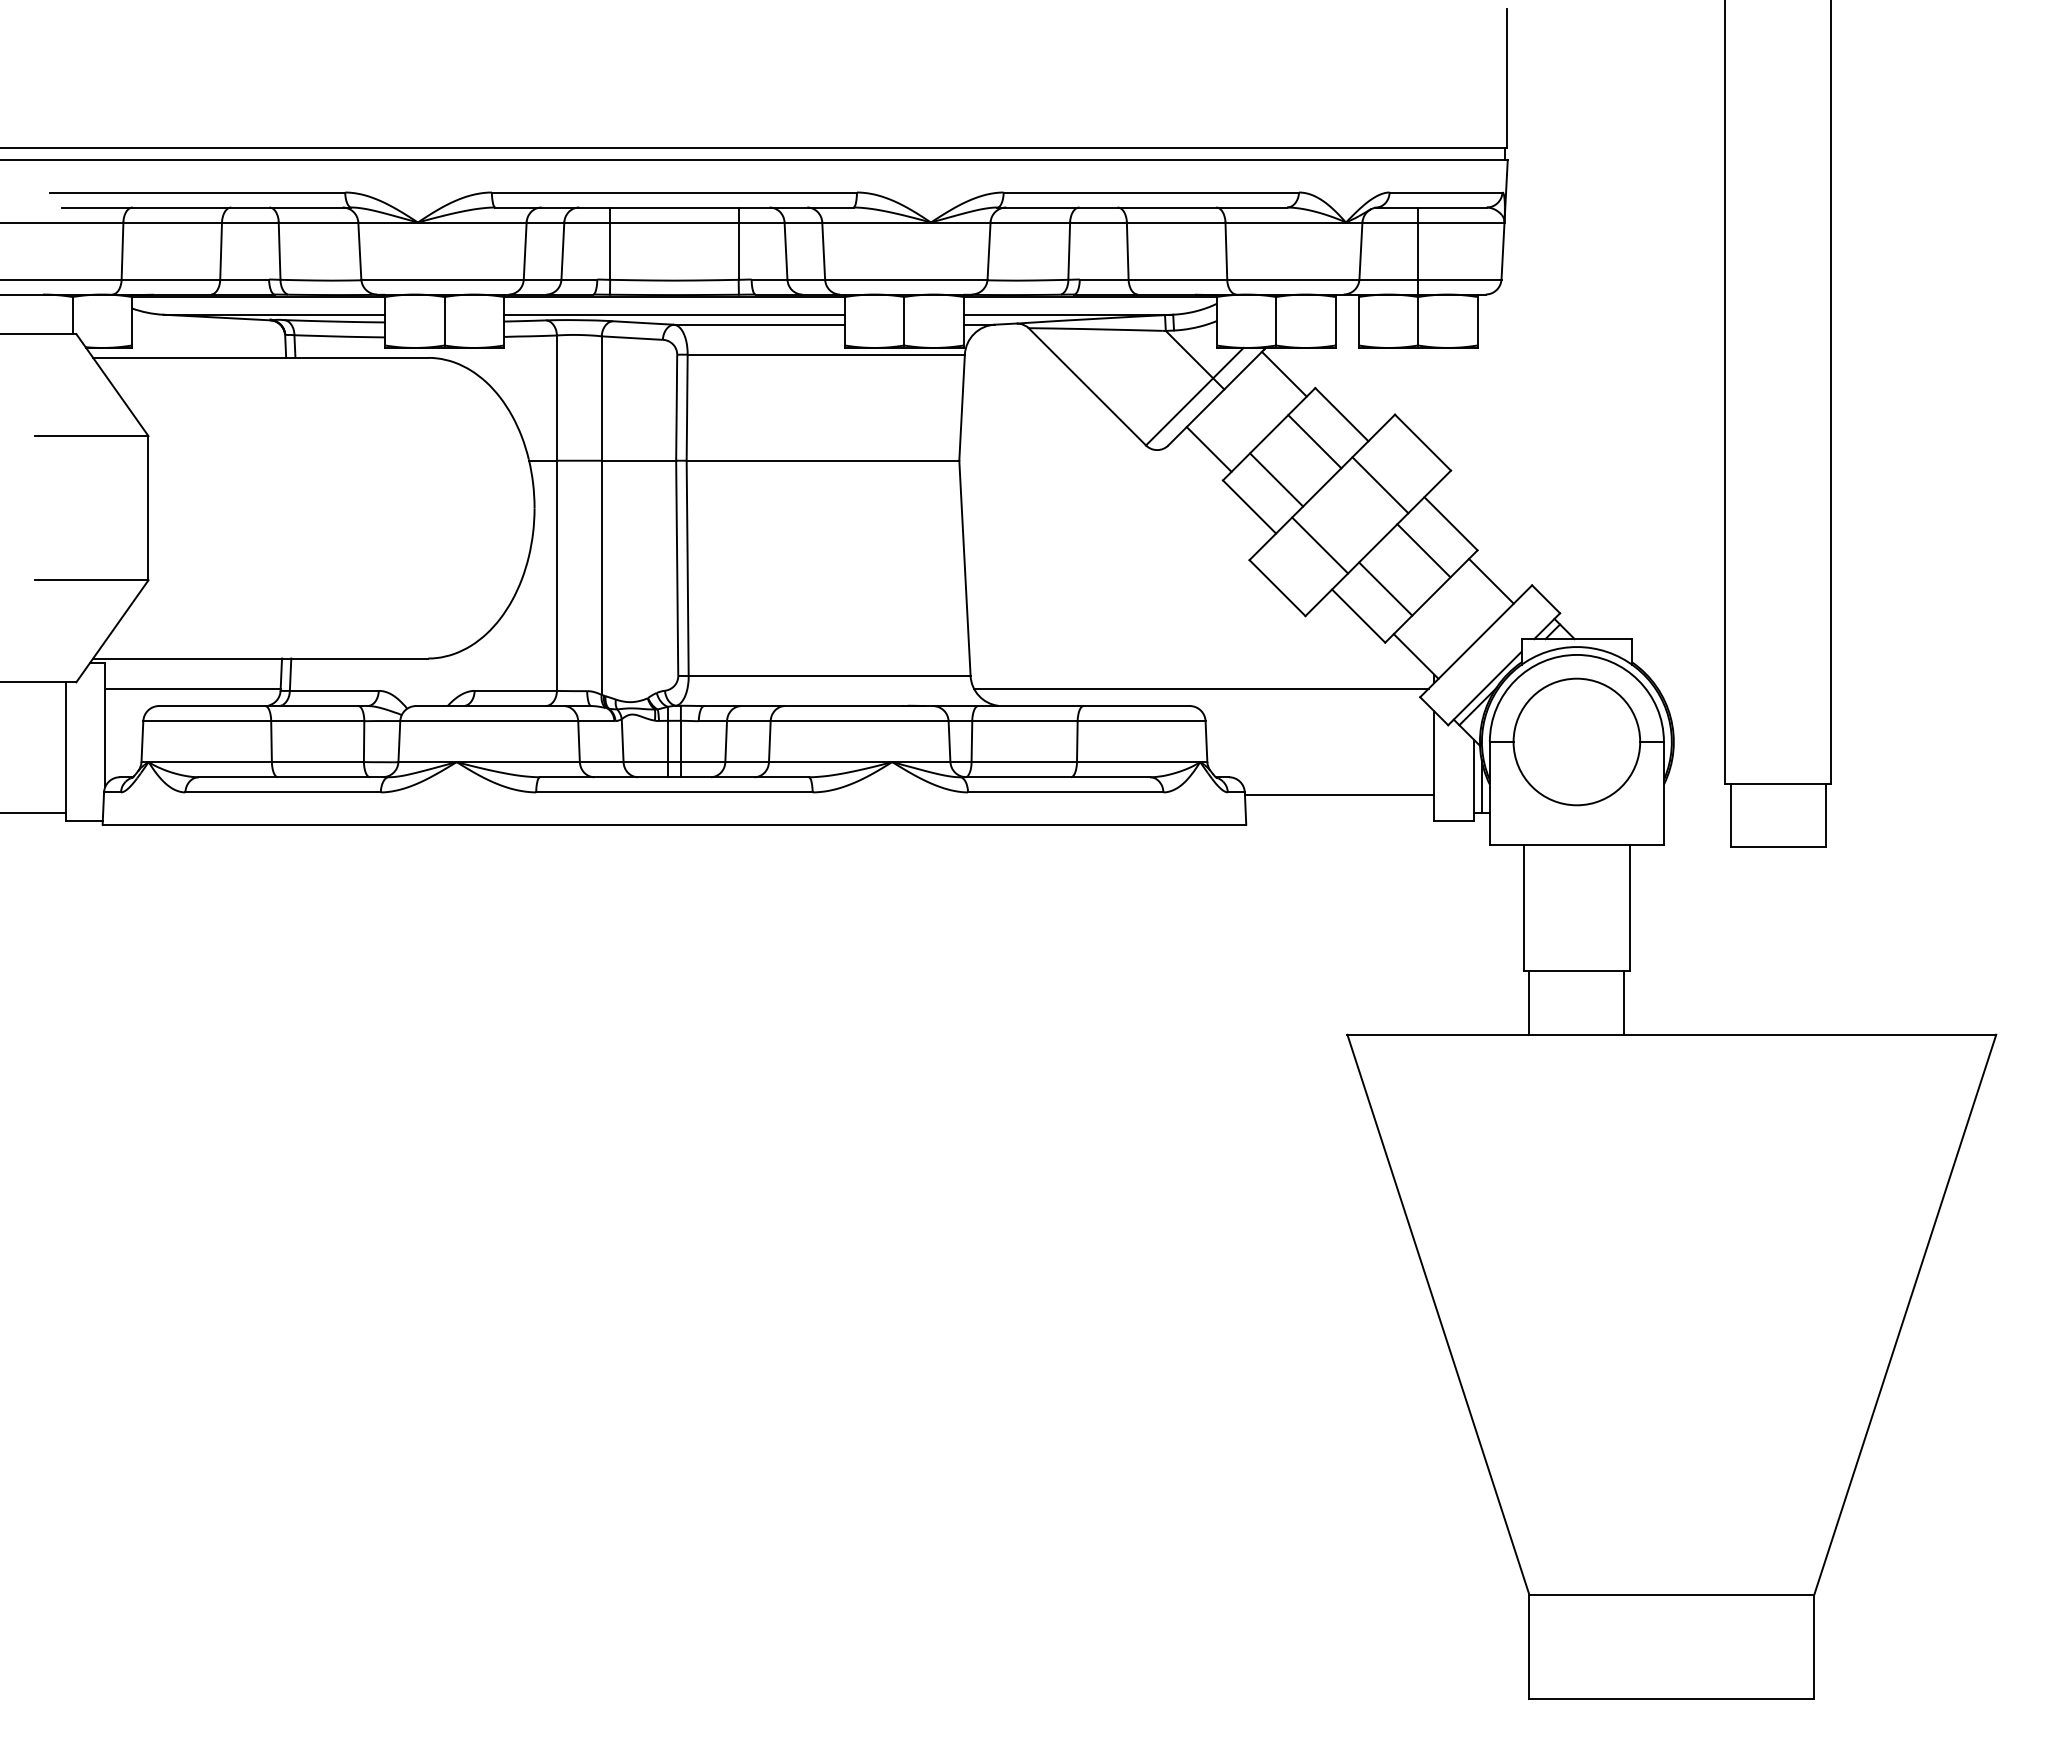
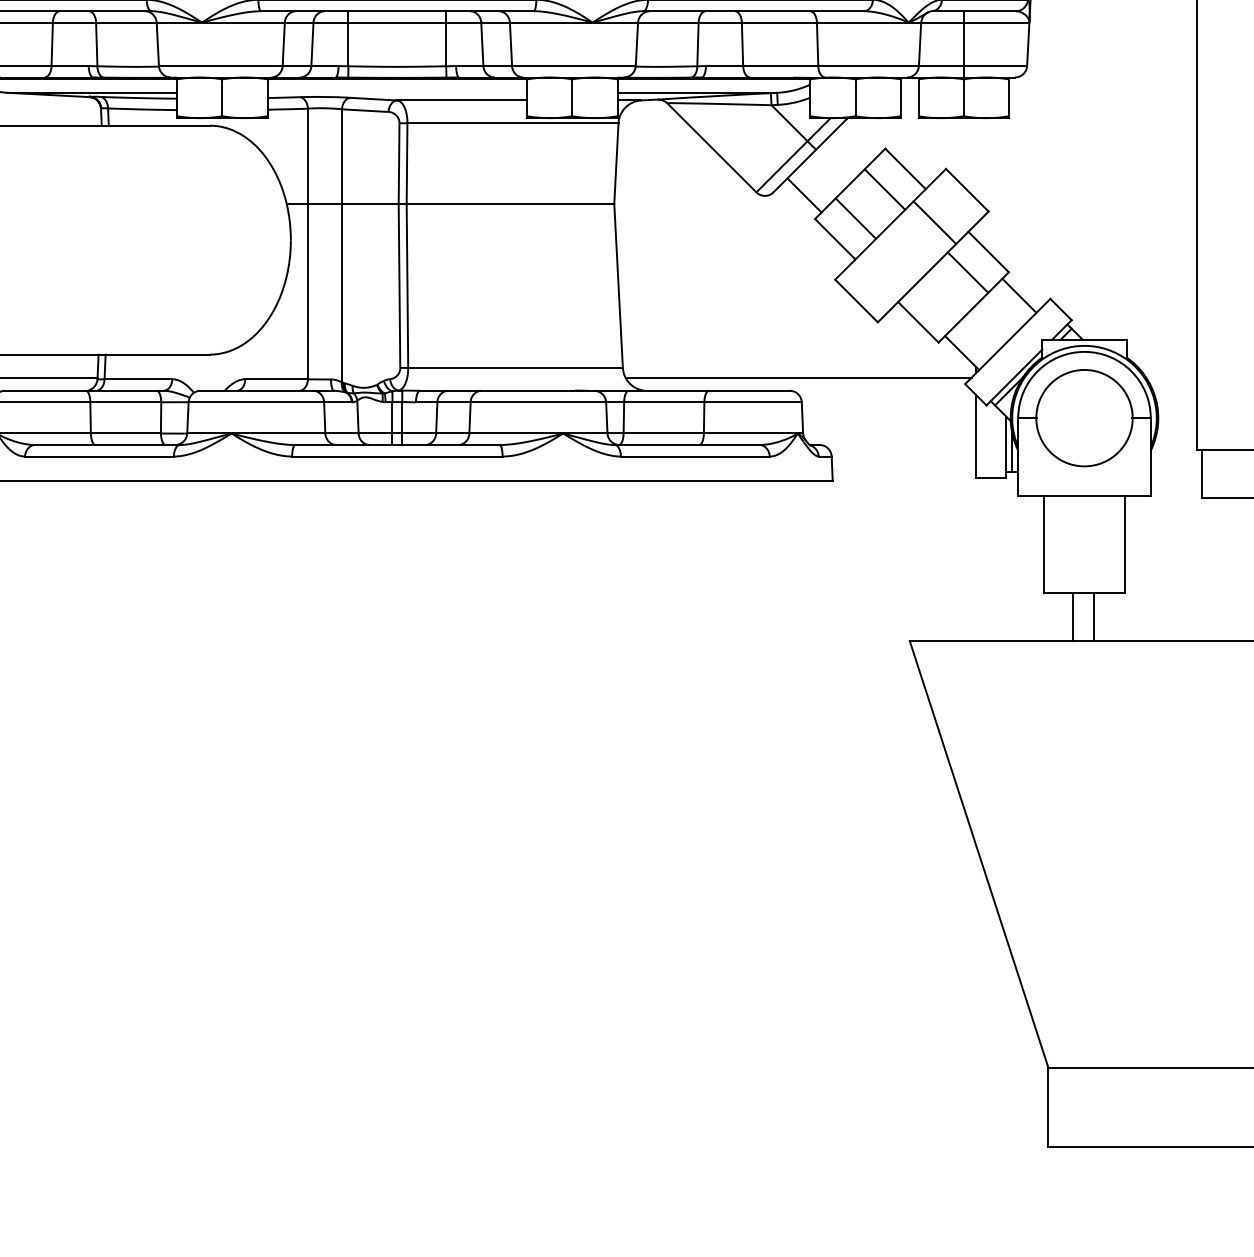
line: (673, 314) -> (396, 92), removed
line: (1284, 373) -> (861, 137), removed
line: (1320, 545) -> (889, 268), removed
line: (1385, 588) -> (938, 301), removed
line: (1339, 795) -> (903, 458), removed
line: (1529, 1002) -> (1094, 616), moved
line: (1624, 1002) -> (1072, 616), moved

